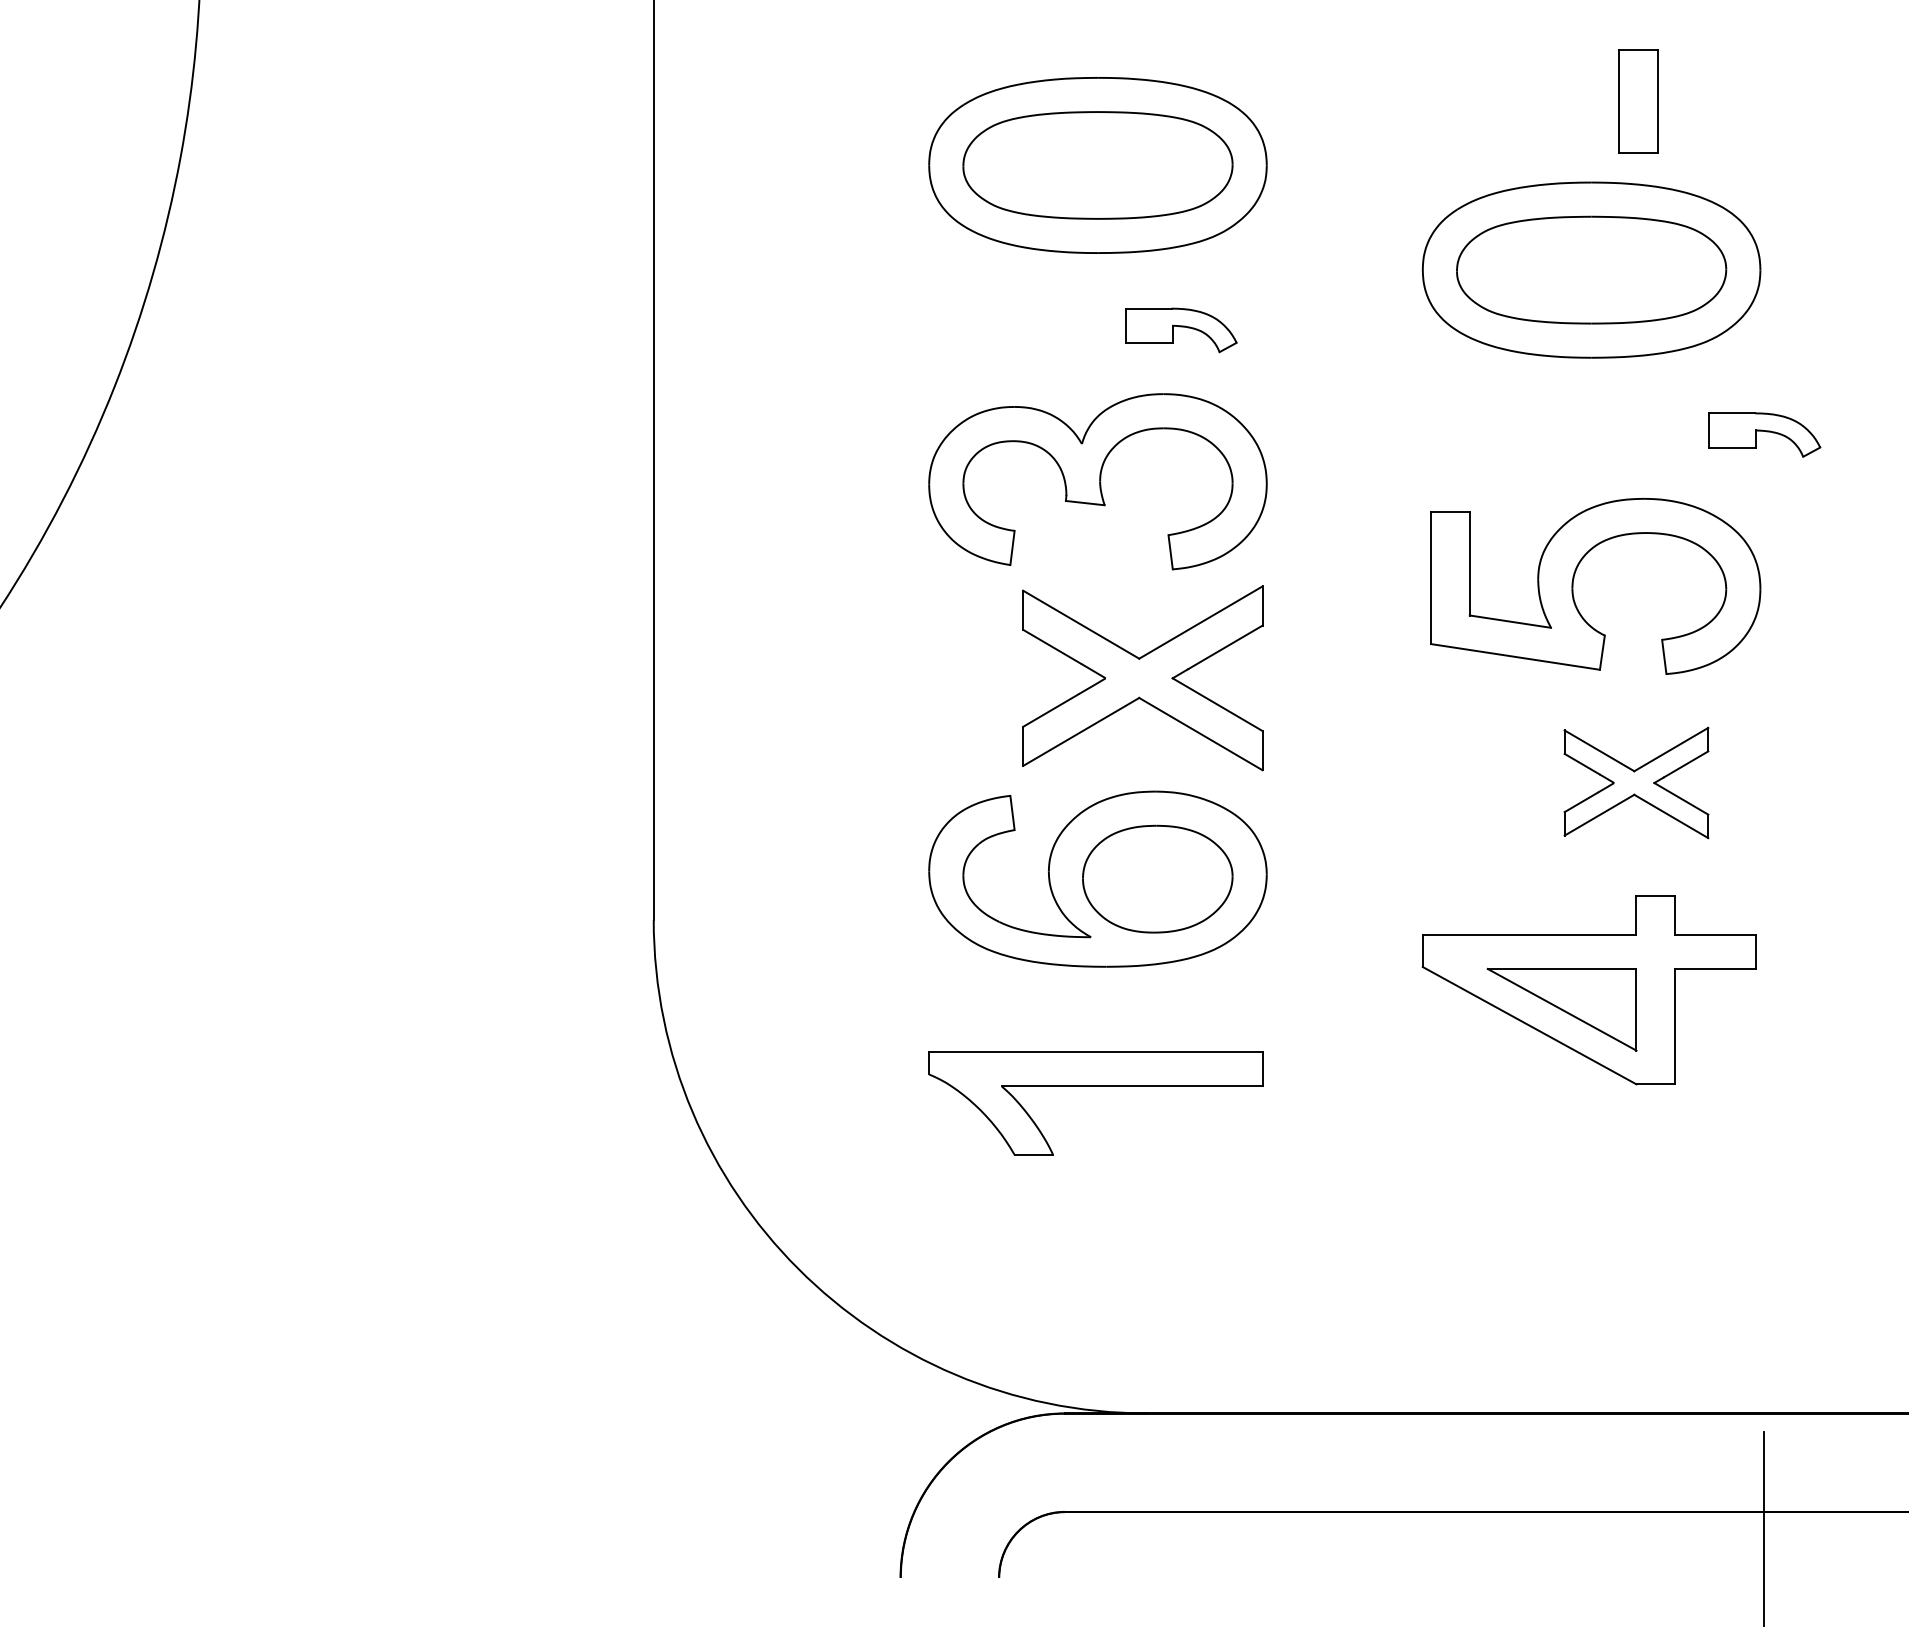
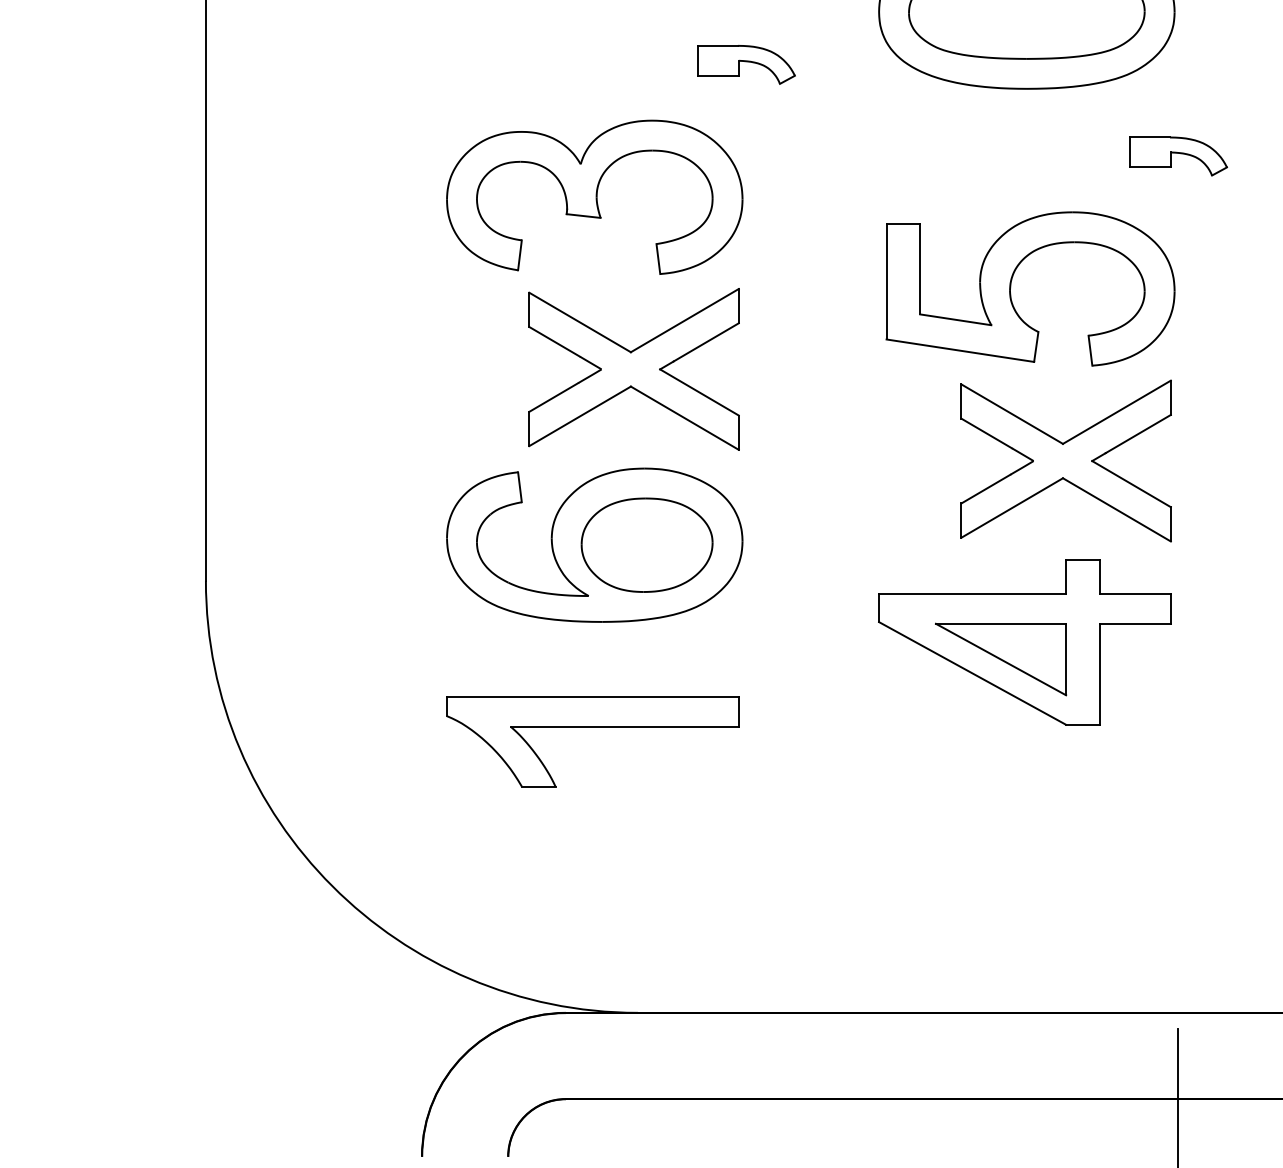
part: (1181, 330) -> (746, 64), moved
part: (1636, 782) -> (1066, 460), size x1.67

